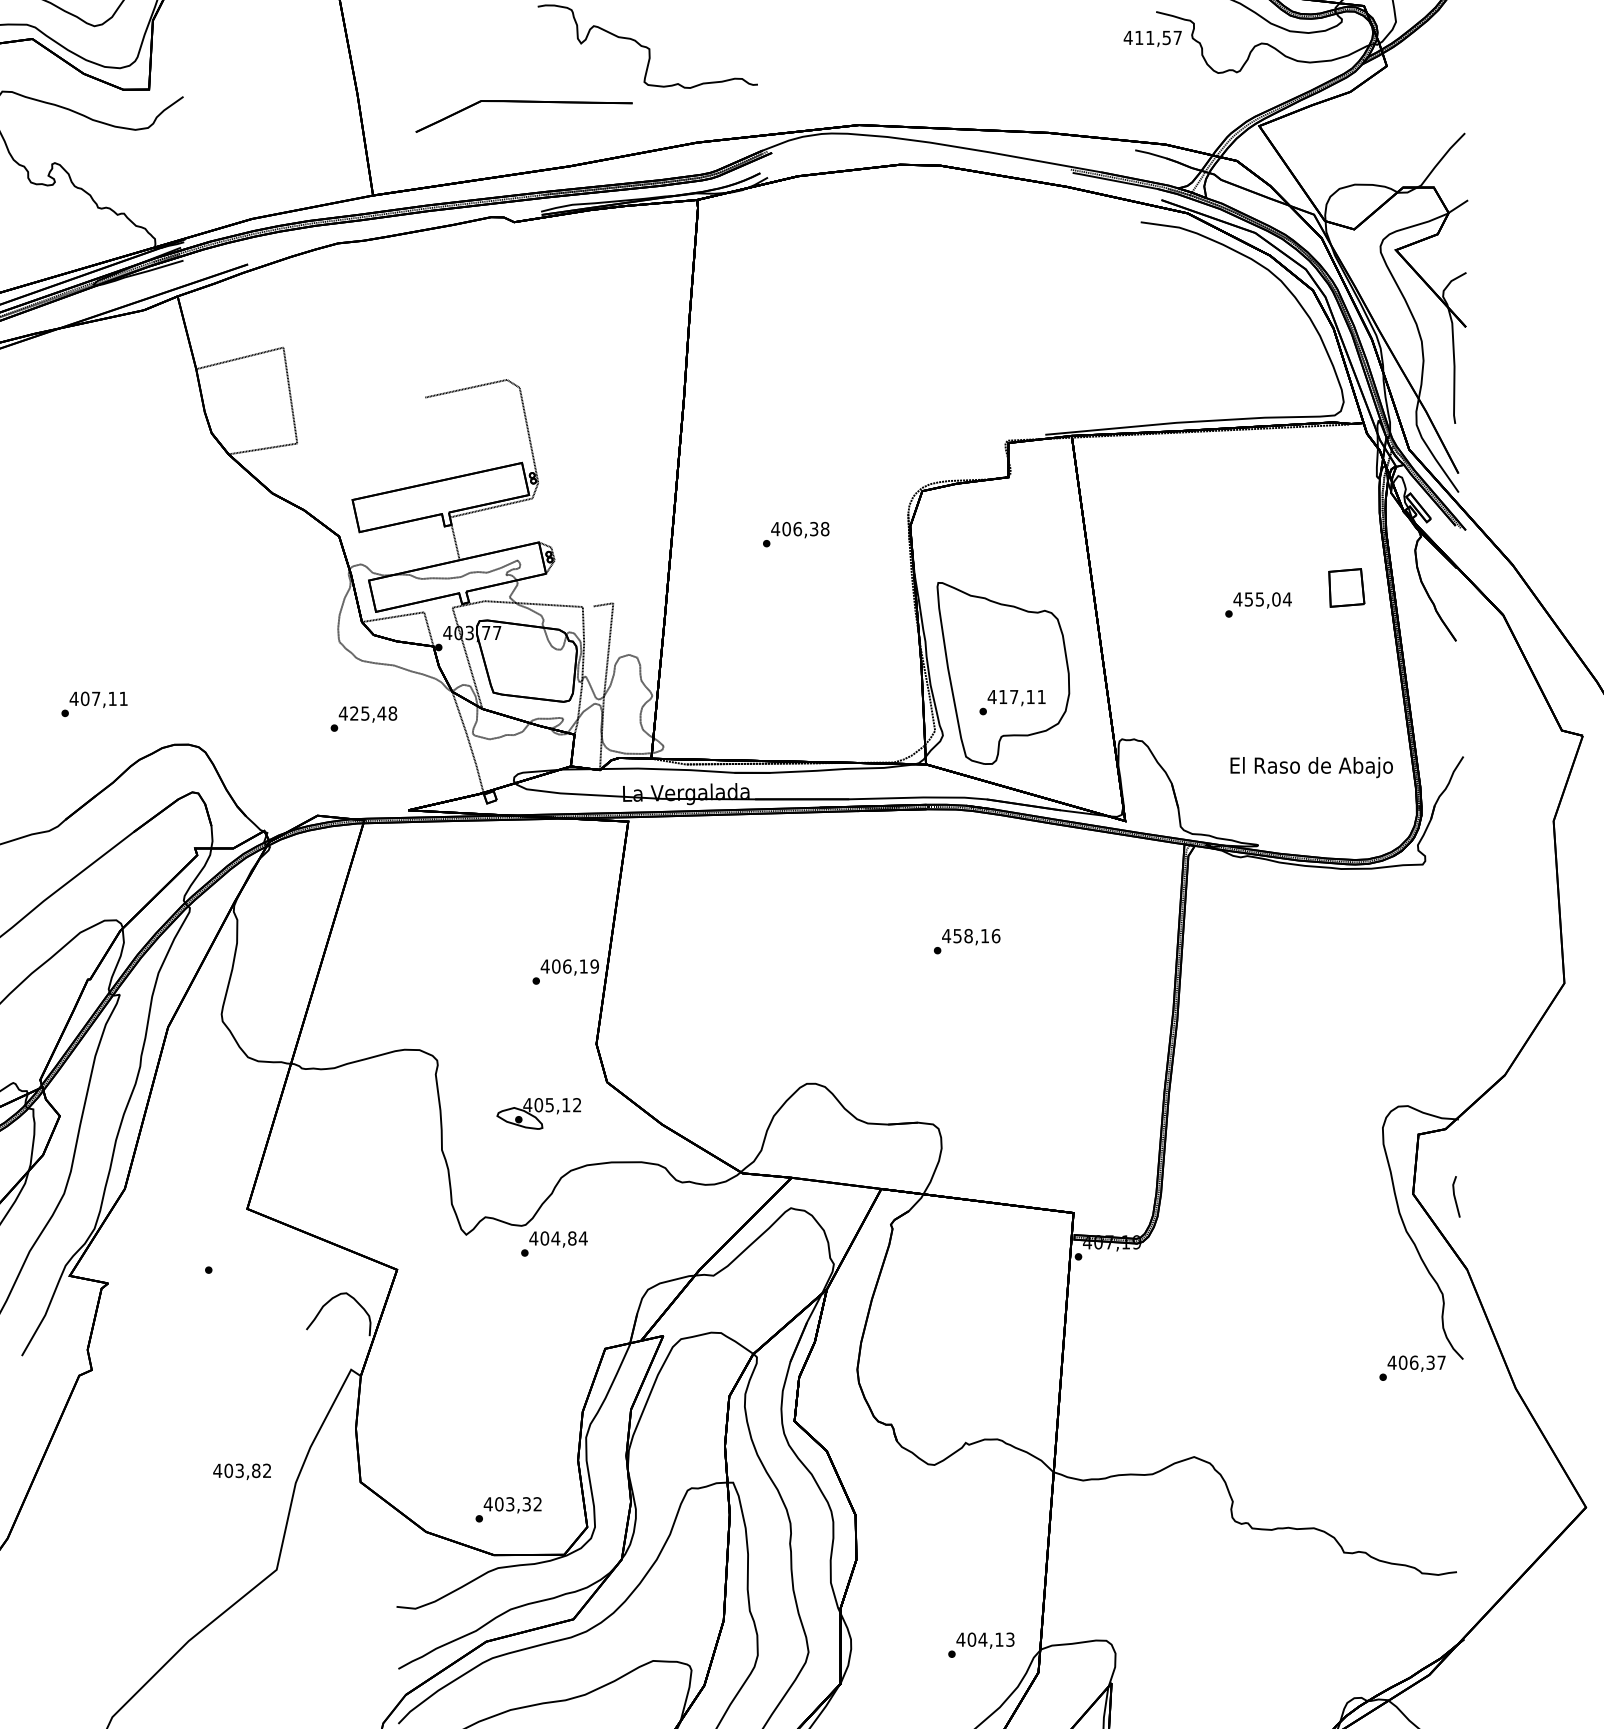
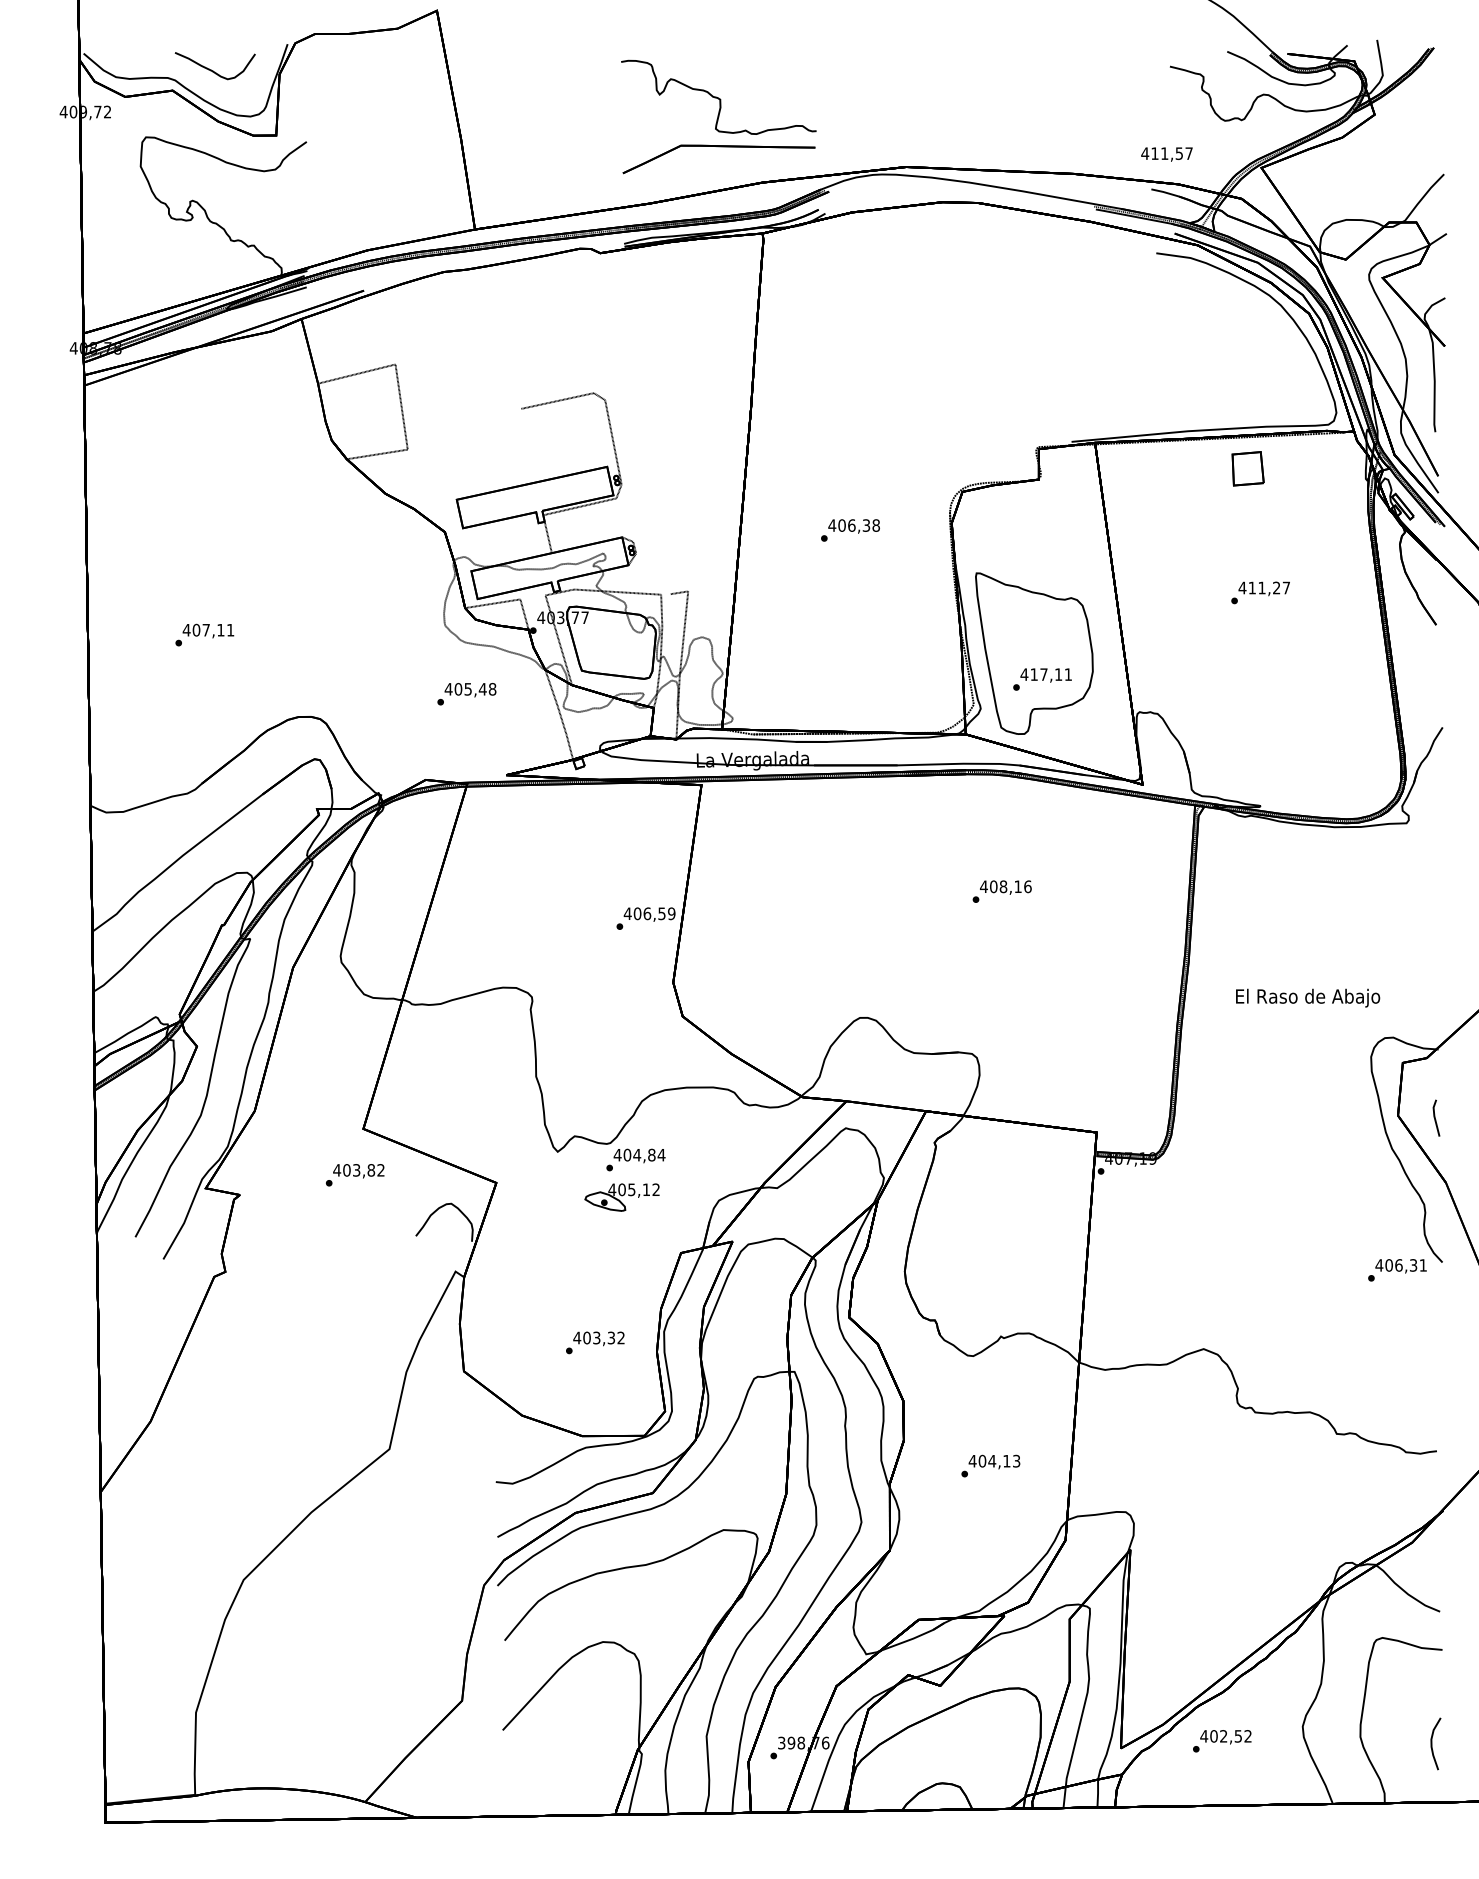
text: (1152, 38) -> (1166, 154), moved
part: (523, 103) -> (718, 147), moved
part: (1346, 587) -> (1247, 468), moved
text: (1268, 598) -> (1269, 587), 455,04 -> 411,27
text: (94, 703) -> (204, 634), moved
text: (354, 713) -> (458, 689), 425,48 -> 405,48
text: (1312, 766) -> (1308, 997), moved
text: (957, 935) -> (993, 886), 458,16 -> 408,16
text: (583, 966) -> (661, 913), 406,19 -> 406,59
part: (538, 1113) -> (621, 1197), moved
text: (1440, 1362) -> (1422, 1265), 406,37 -> 406,31
text: (241, 1472) -> (358, 1171), moved
text: (508, 1509) -> (595, 1342), moved
text: (980, 1644) -> (990, 1465), moved

